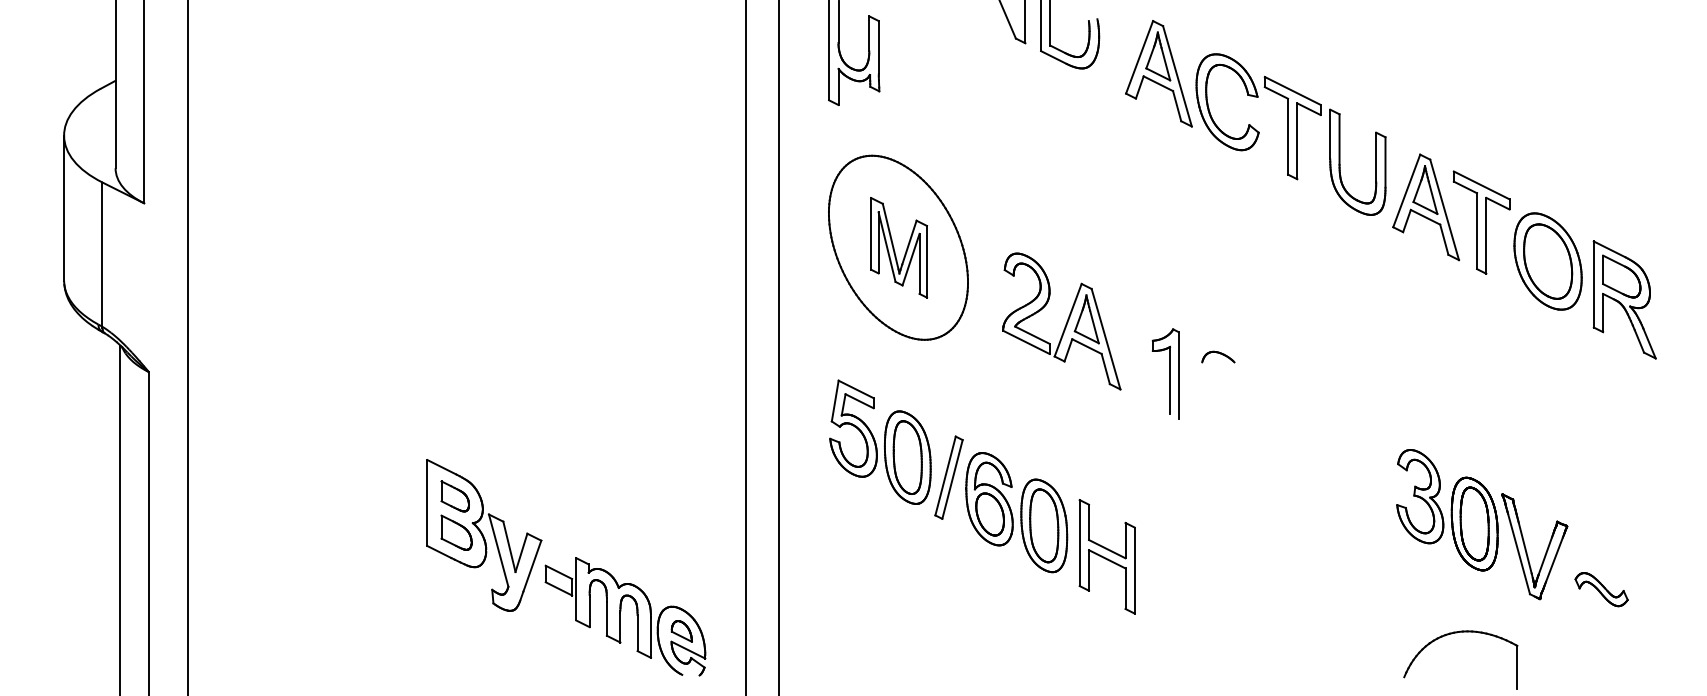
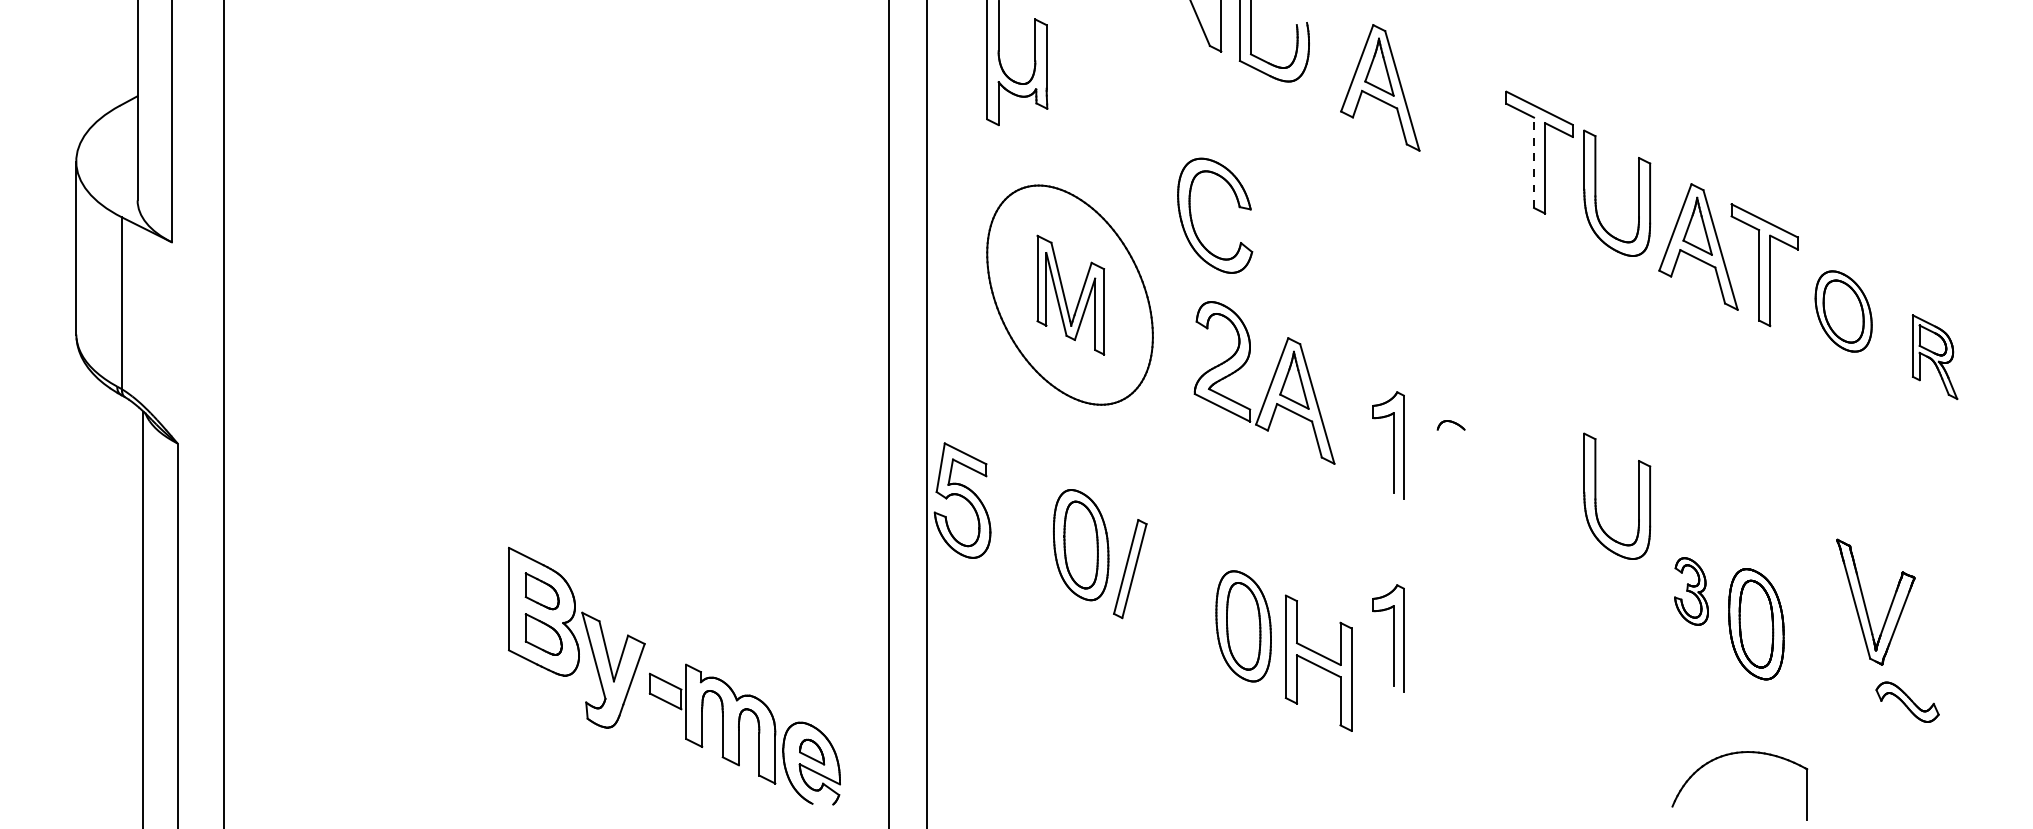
part: (1208, 105) -> (1192, 219), moved
line: (1288, 136) -> (1534, 162), solid -> dashed
part: (1547, 261) -> (1843, 311), size x0.7
part: (1624, 299) -> (1934, 356), size x0.6
part: (1218, 357) -> (1451, 425), size x0.7
part: (1340, 416) -> (1596, 495), added
part: (853, 428) -> (962, 500), moved
part: (1420, 496) -> (1691, 591), size x0.6
part: (989, 499) -> (1178, 594), removed
part: (1165, 536) -> (1388, 638), added
part: (1526, 546) -> (1865, 602), moved

